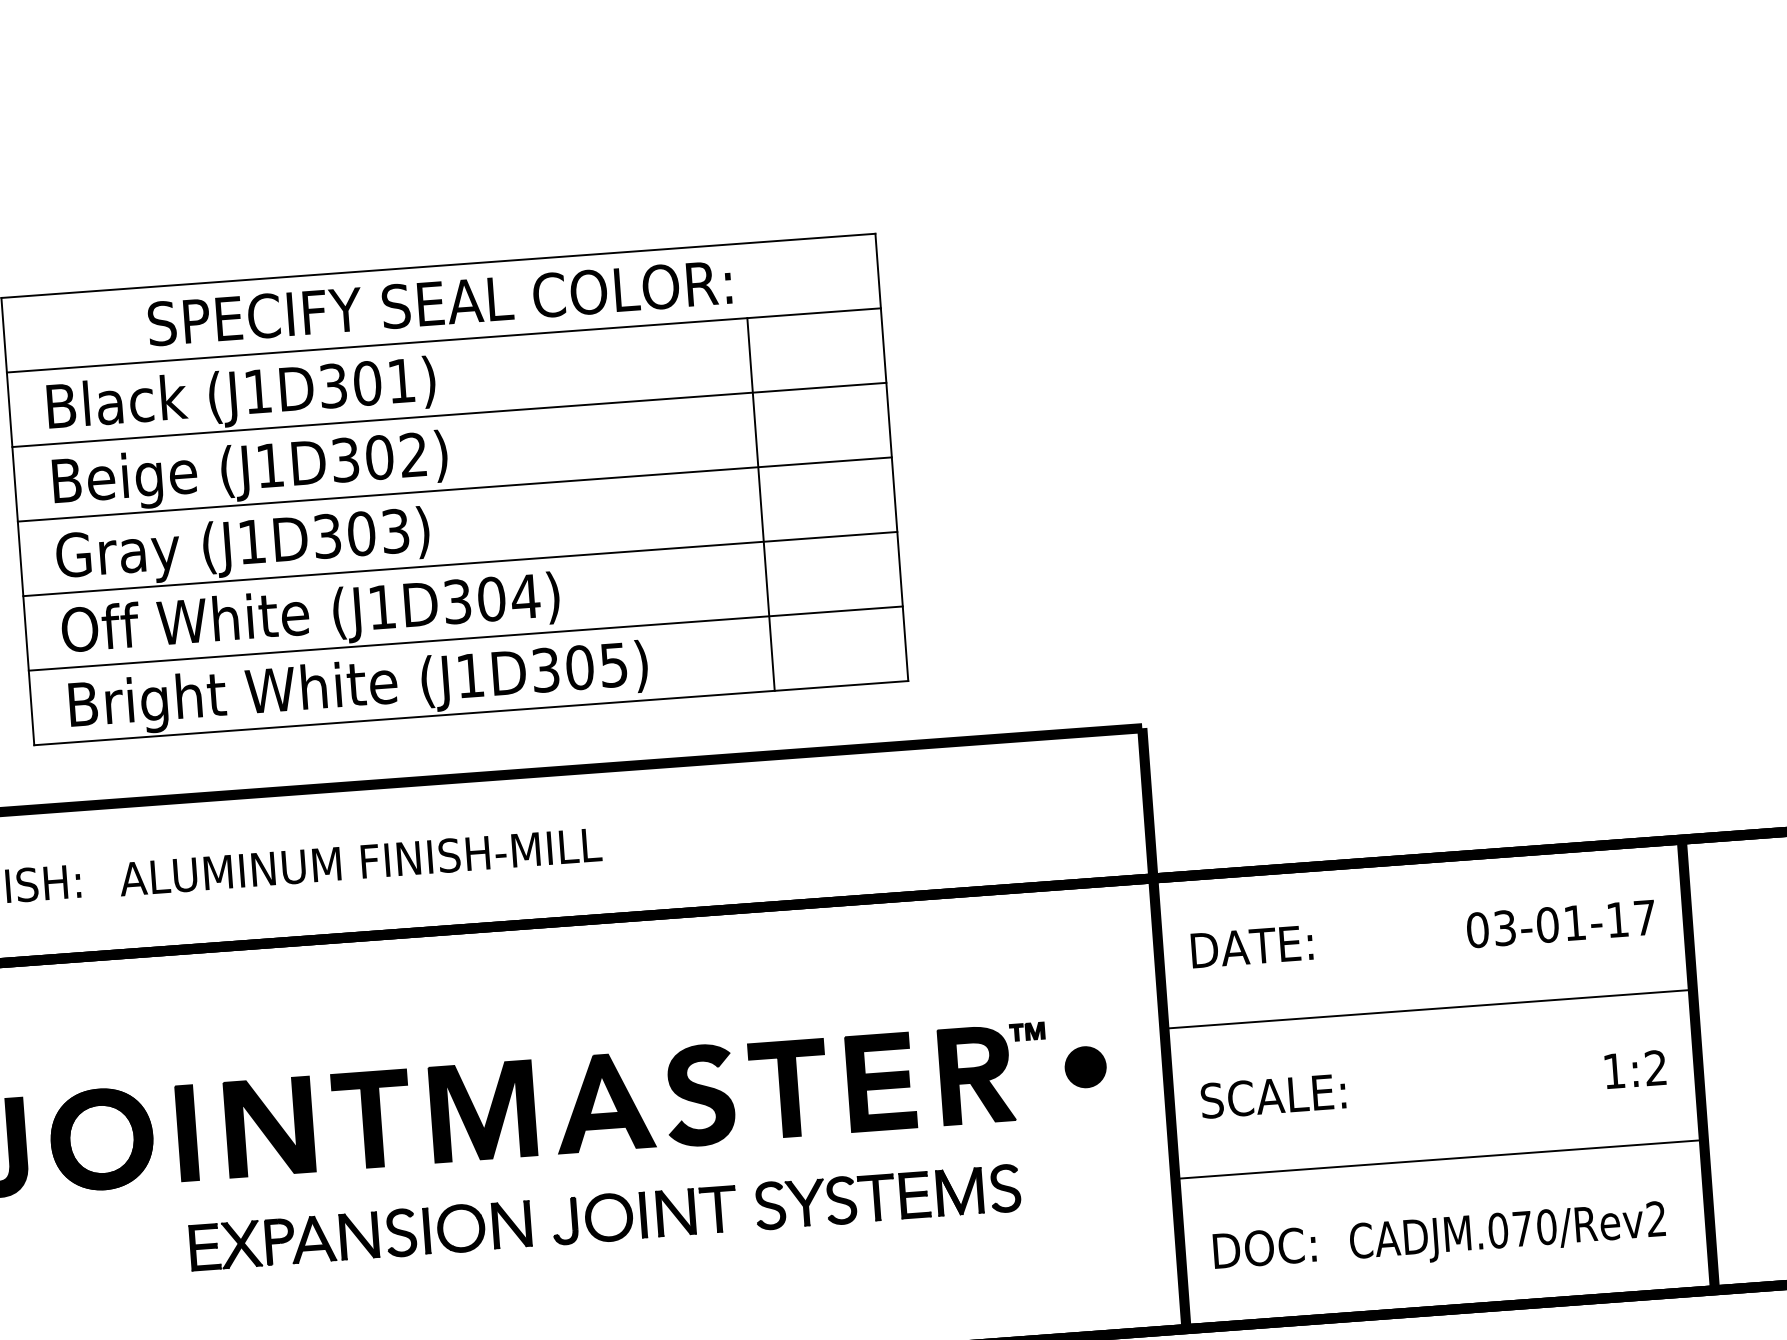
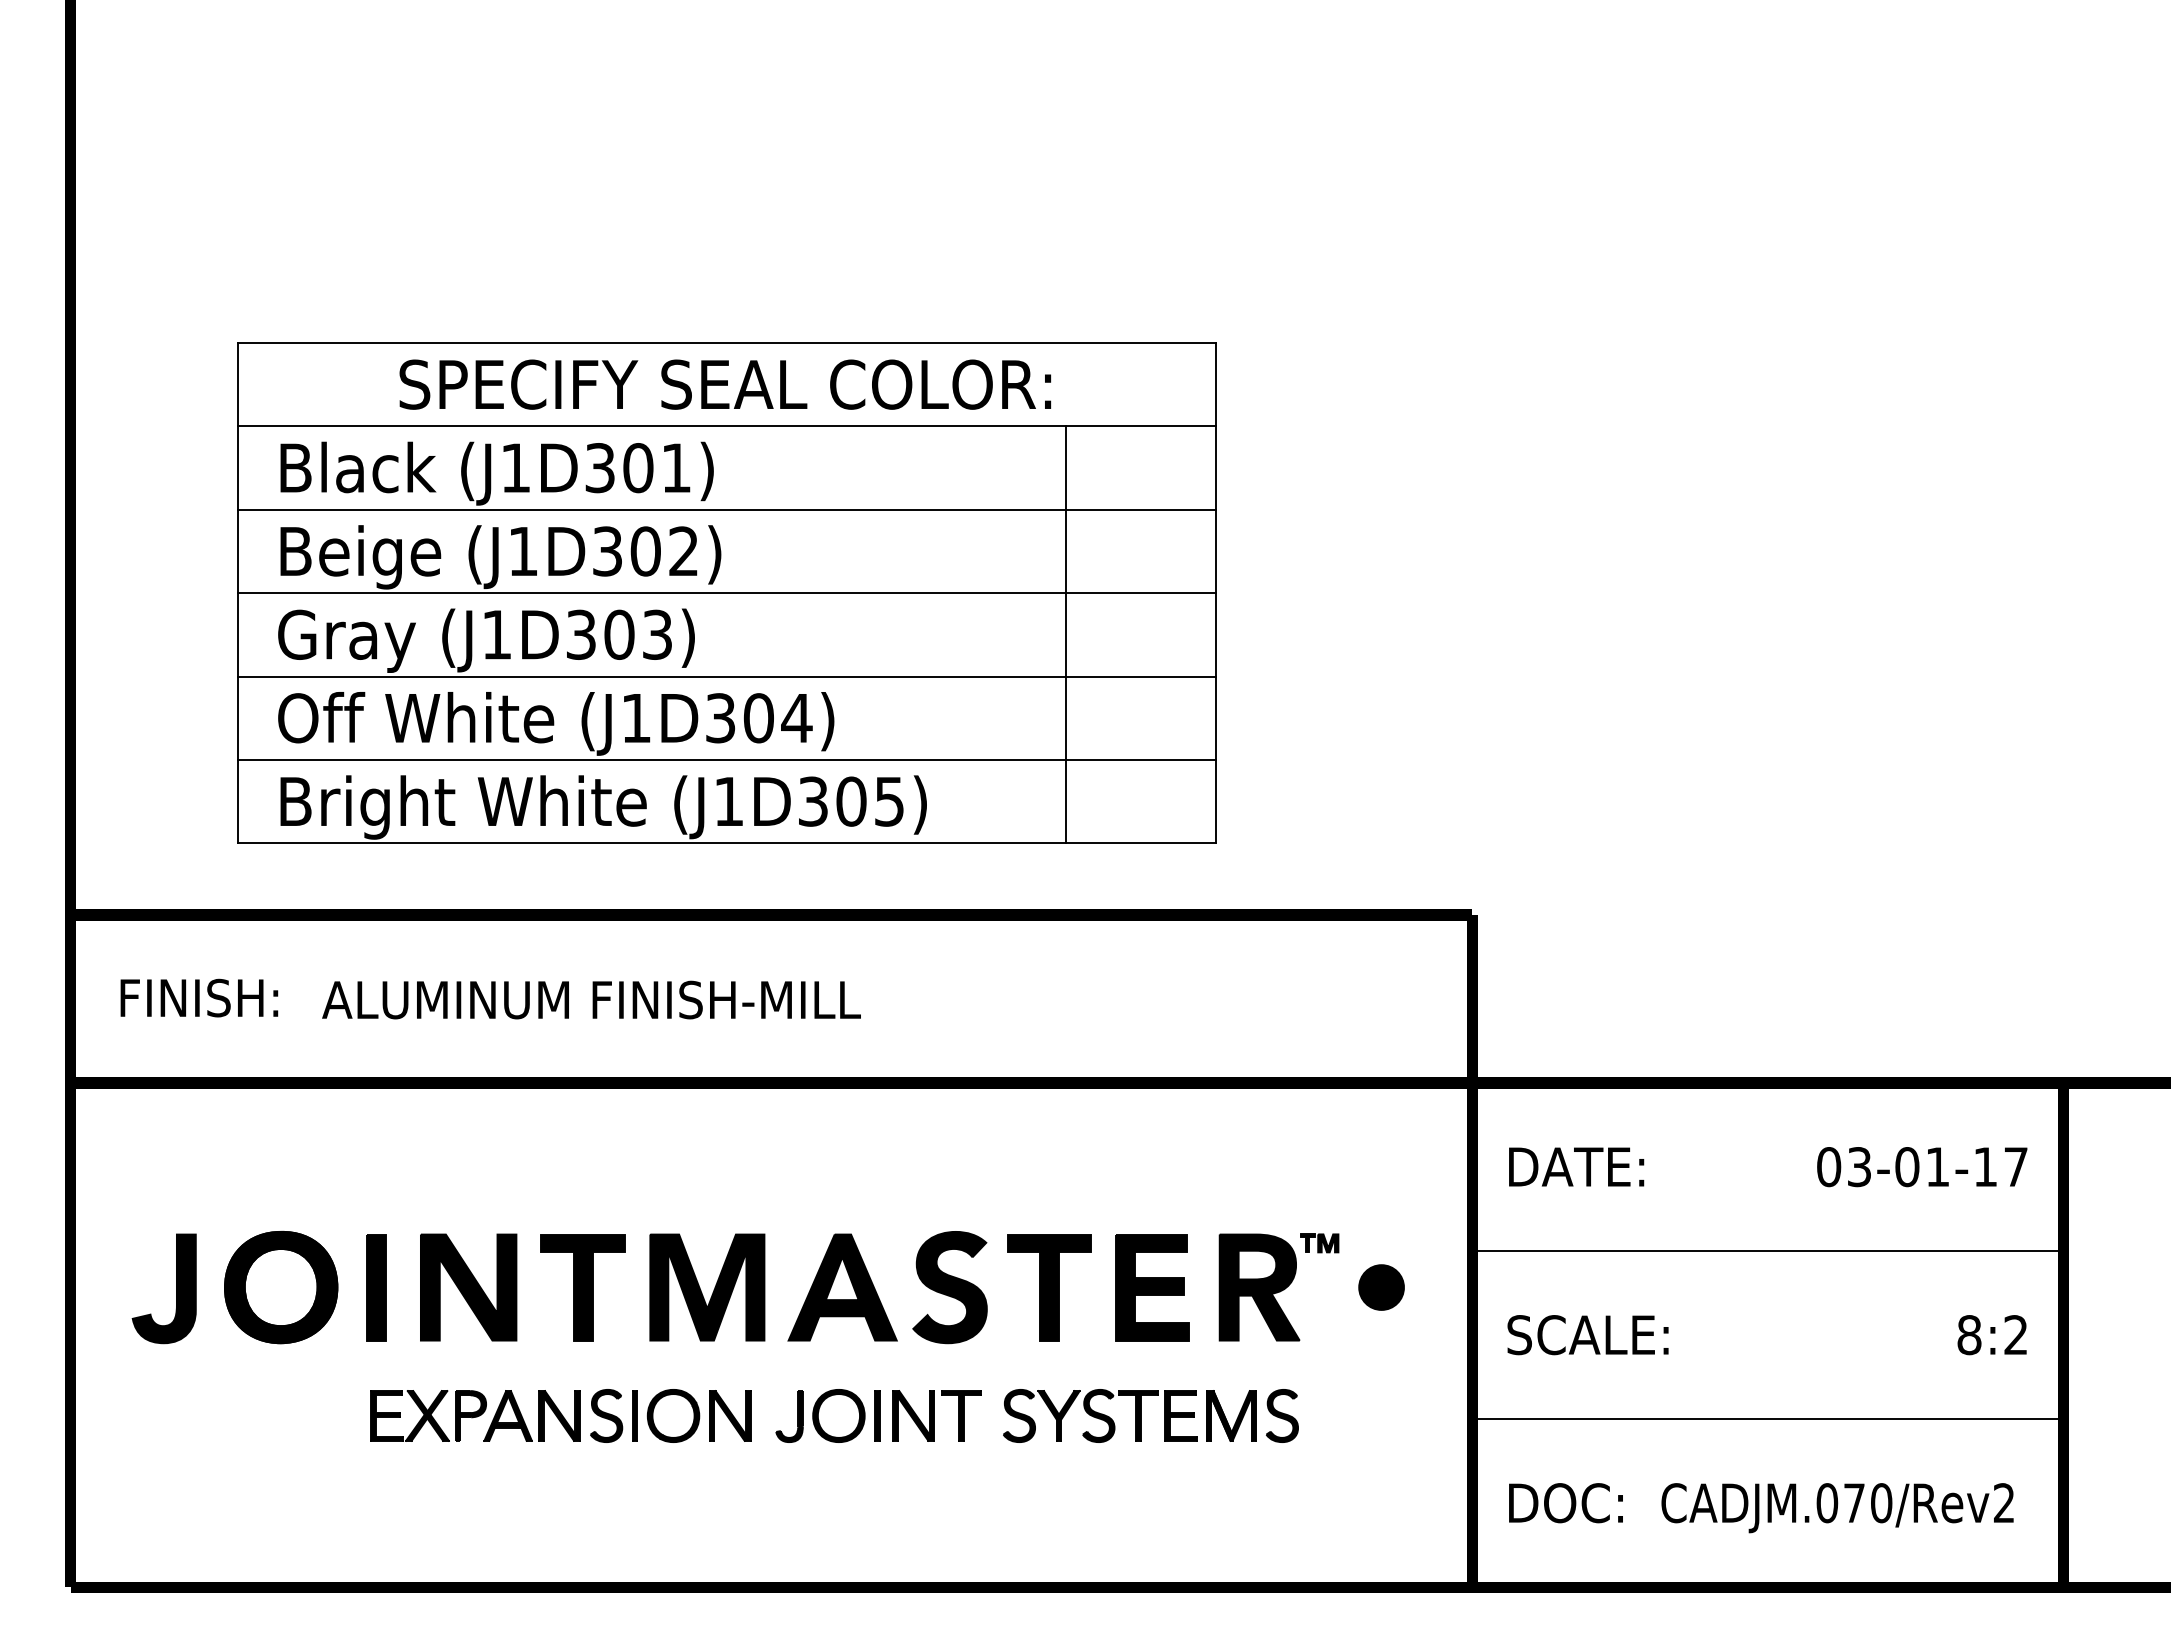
text: (1614, 1071) -> (1969, 1335), 1:2 -> 8:2

